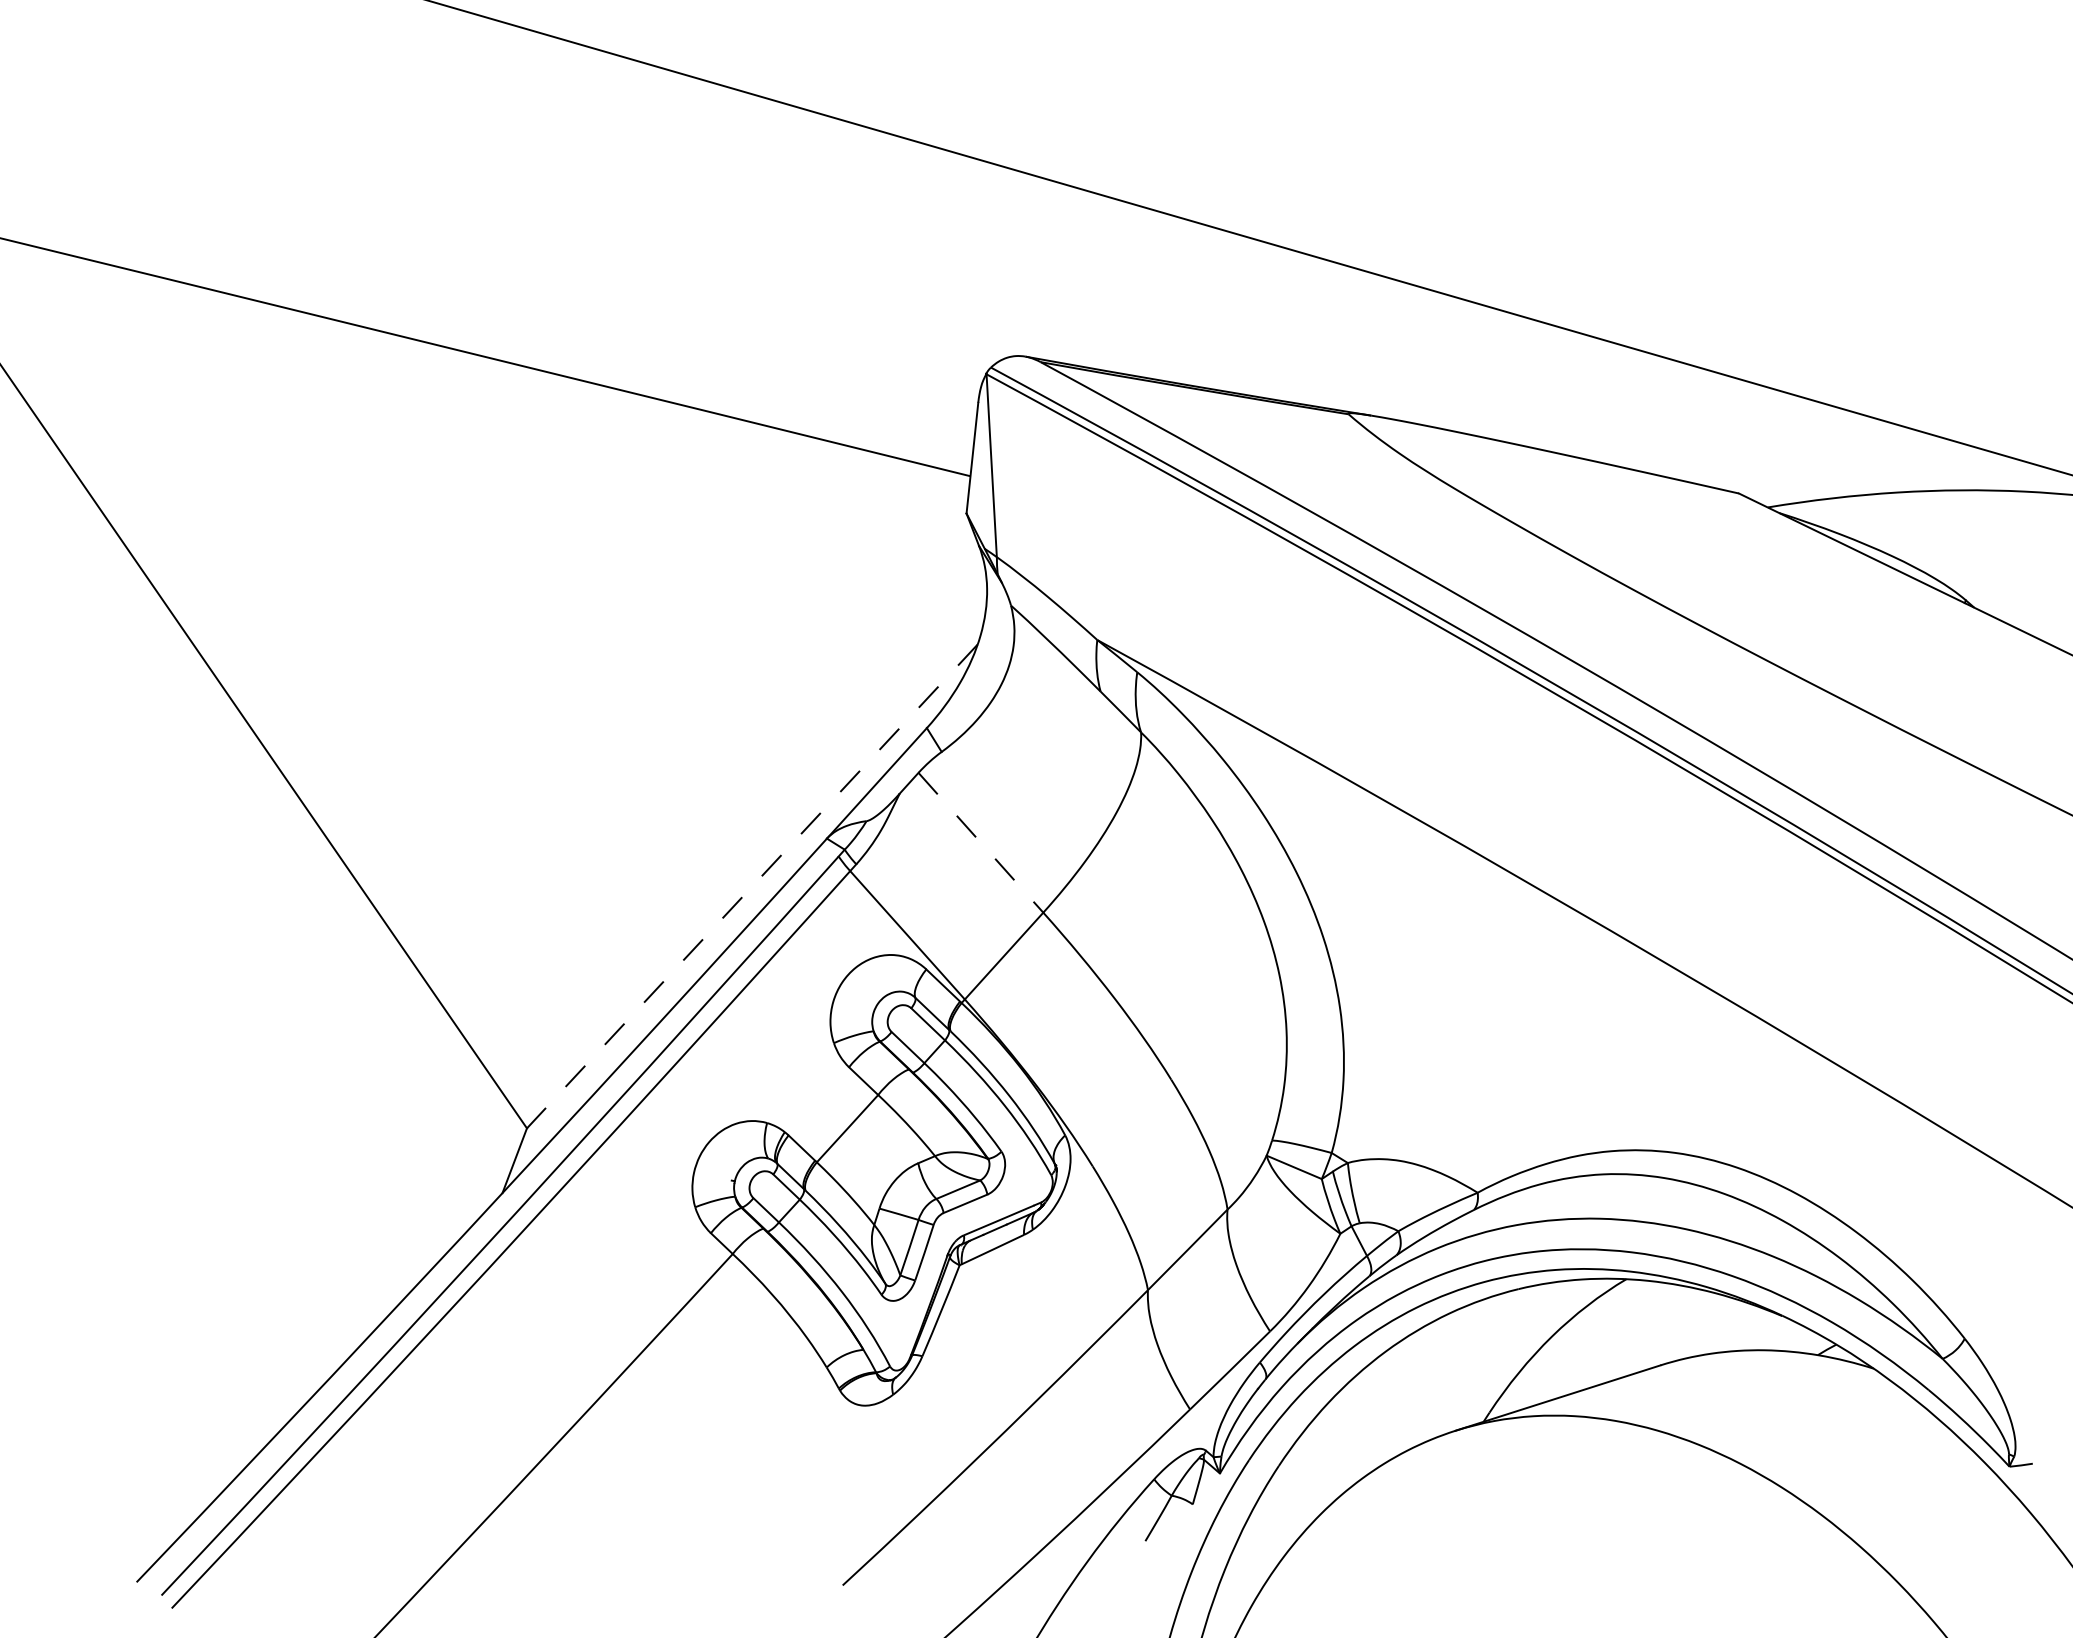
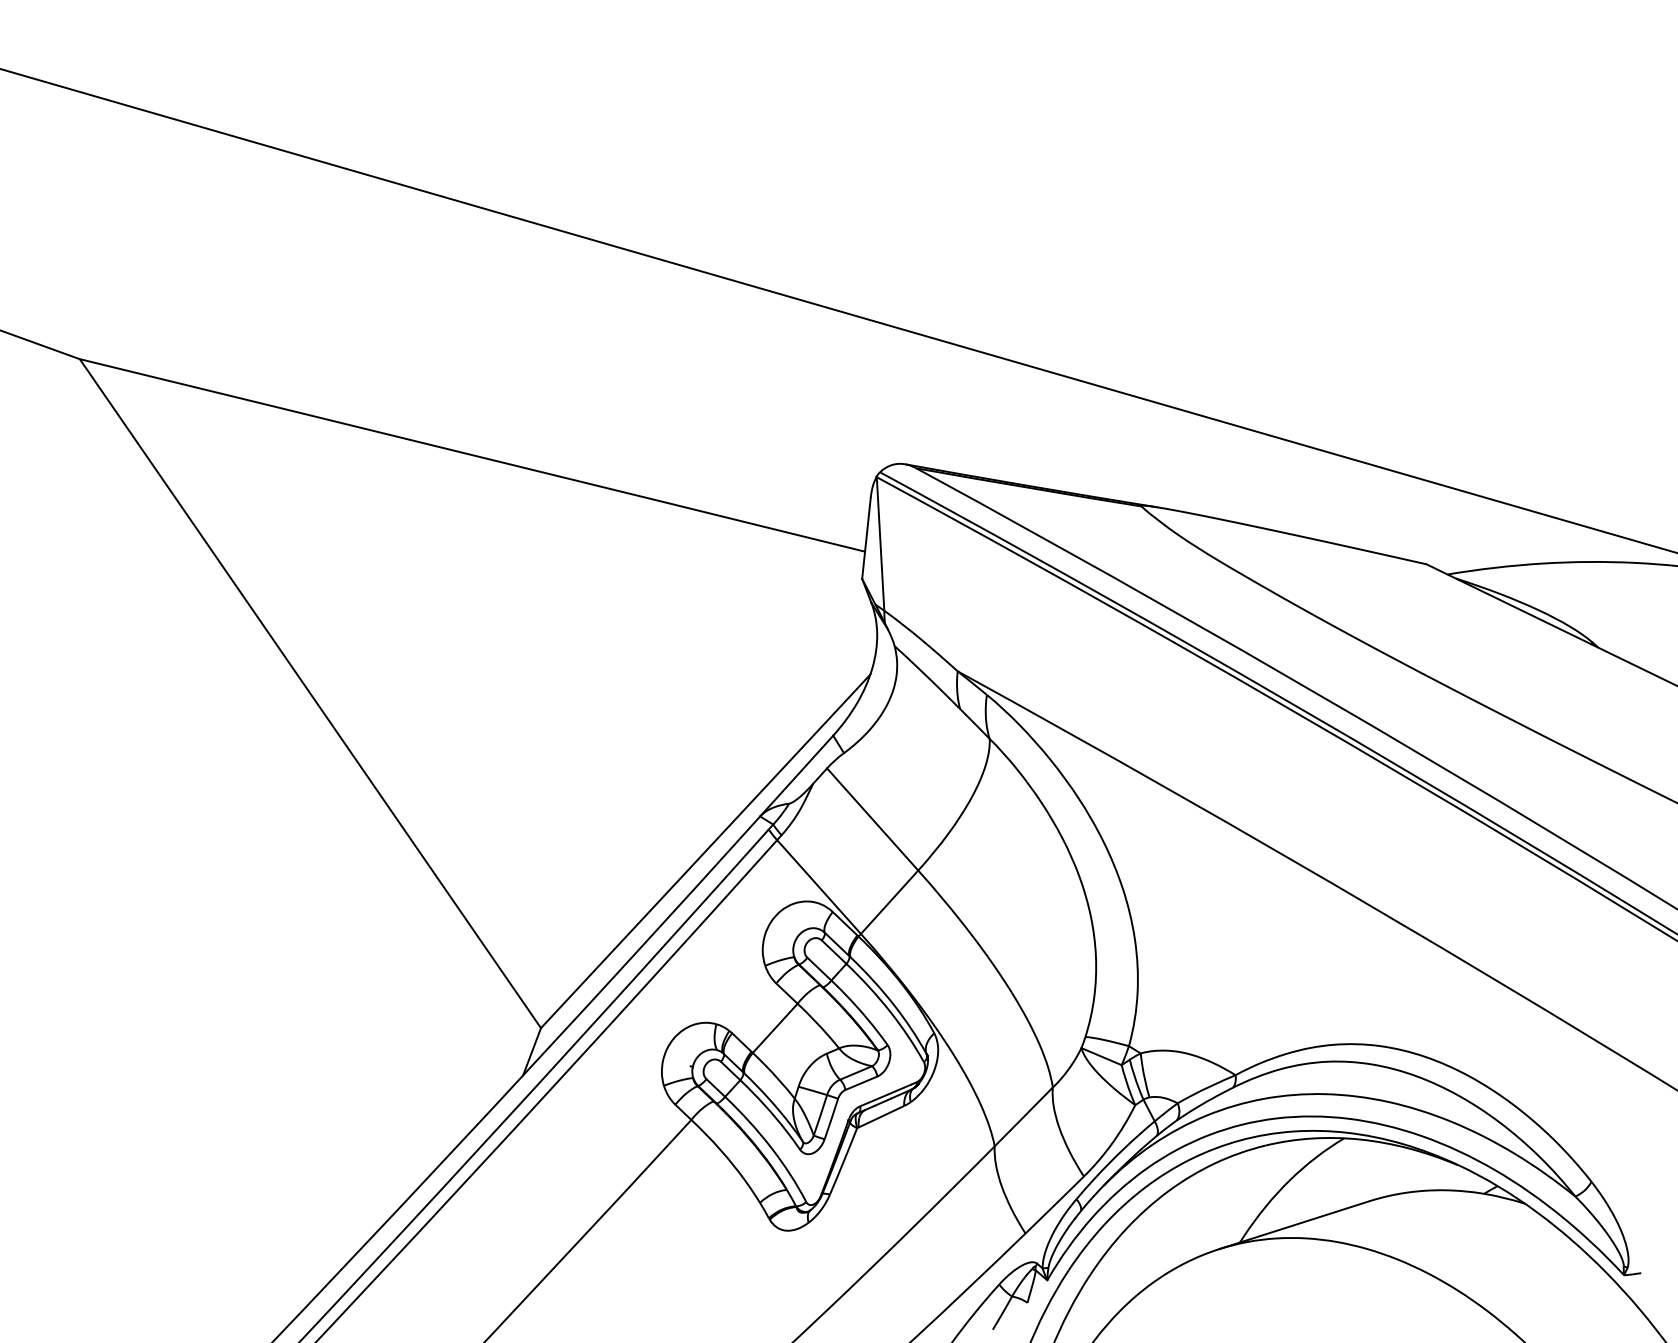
line: (982, 842) -> (873, 819), dashed -> solid
line: (752, 886) -> (705, 851), dashed -> solid

